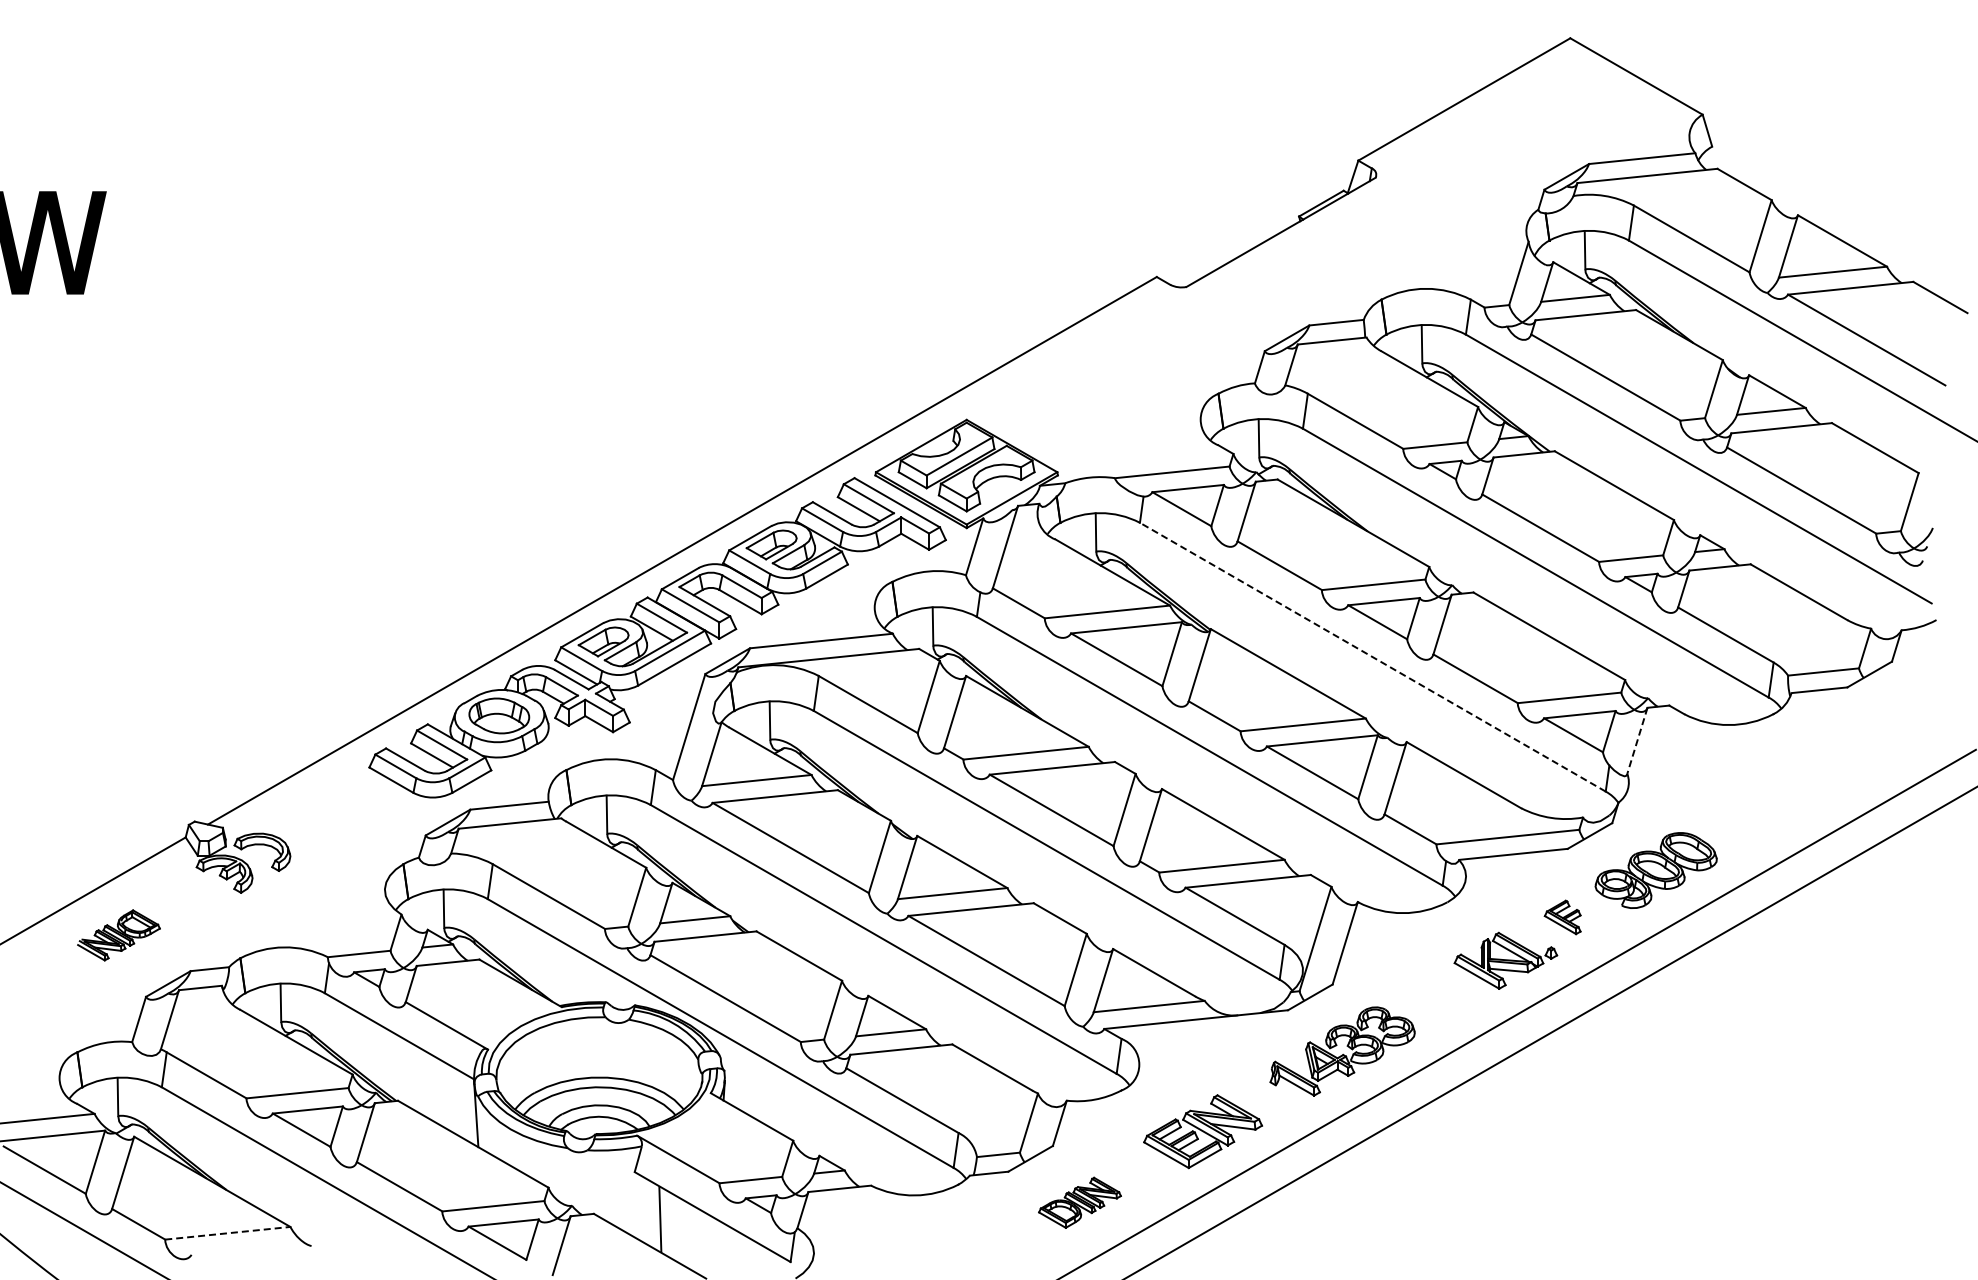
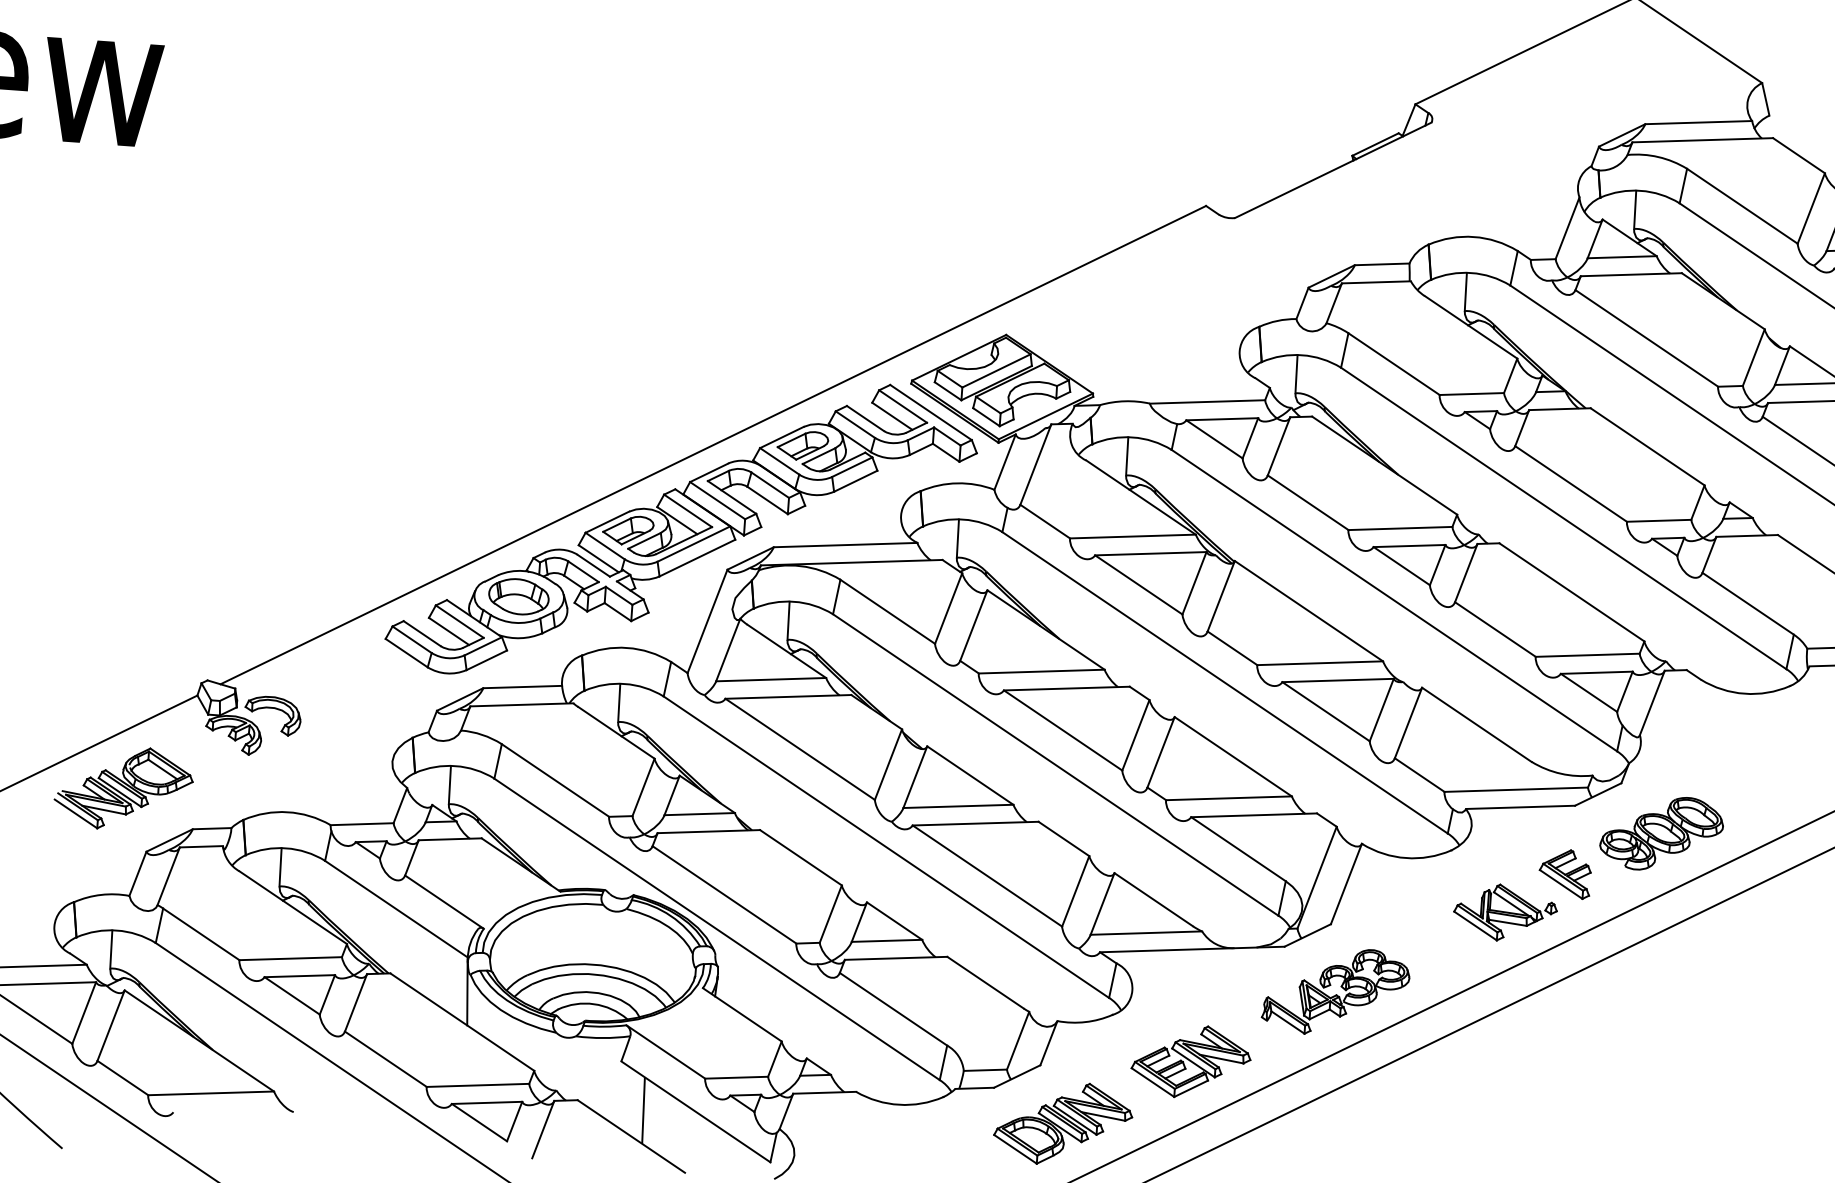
line: (1372, 657) -> (1394, 600), dashed -> solid
line: (1637, 740) -> (1652, 702), dashed -> solid
part: (1562, 917) -> (1564, 873), size x1.43
part: (118, 935) -> (123, 788), size x1.67
part: (1079, 1202) -> (1062, 1123), size x1.67
line: (227, 1233) -> (210, 1093), dashed -> solid

